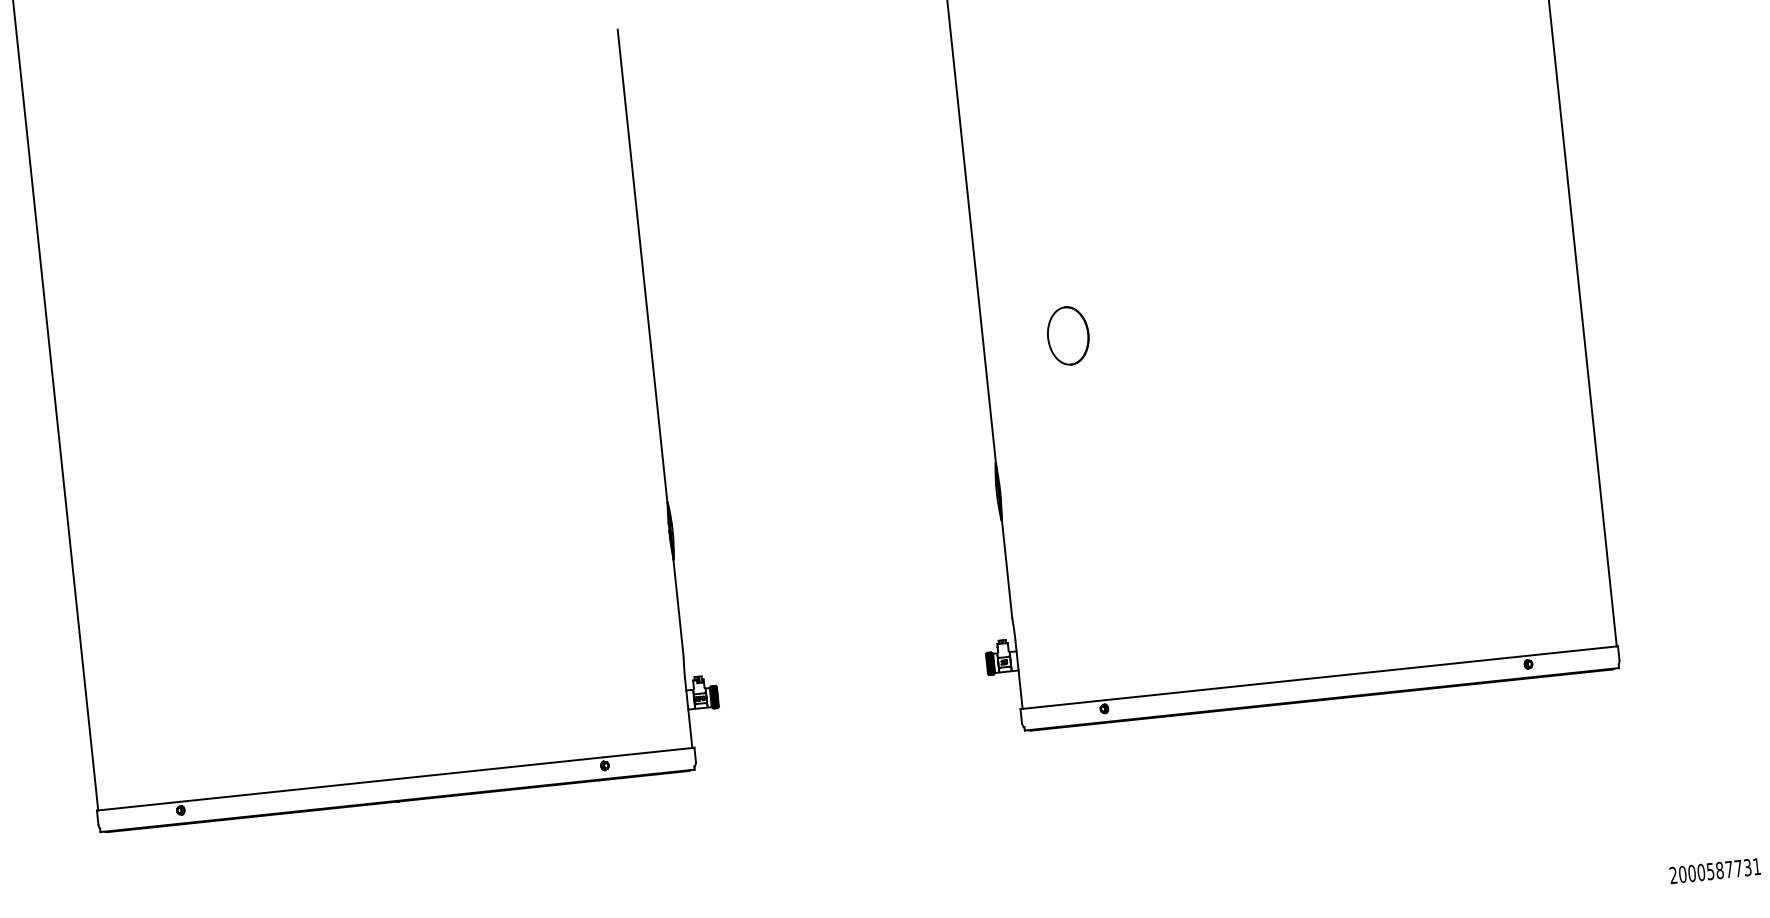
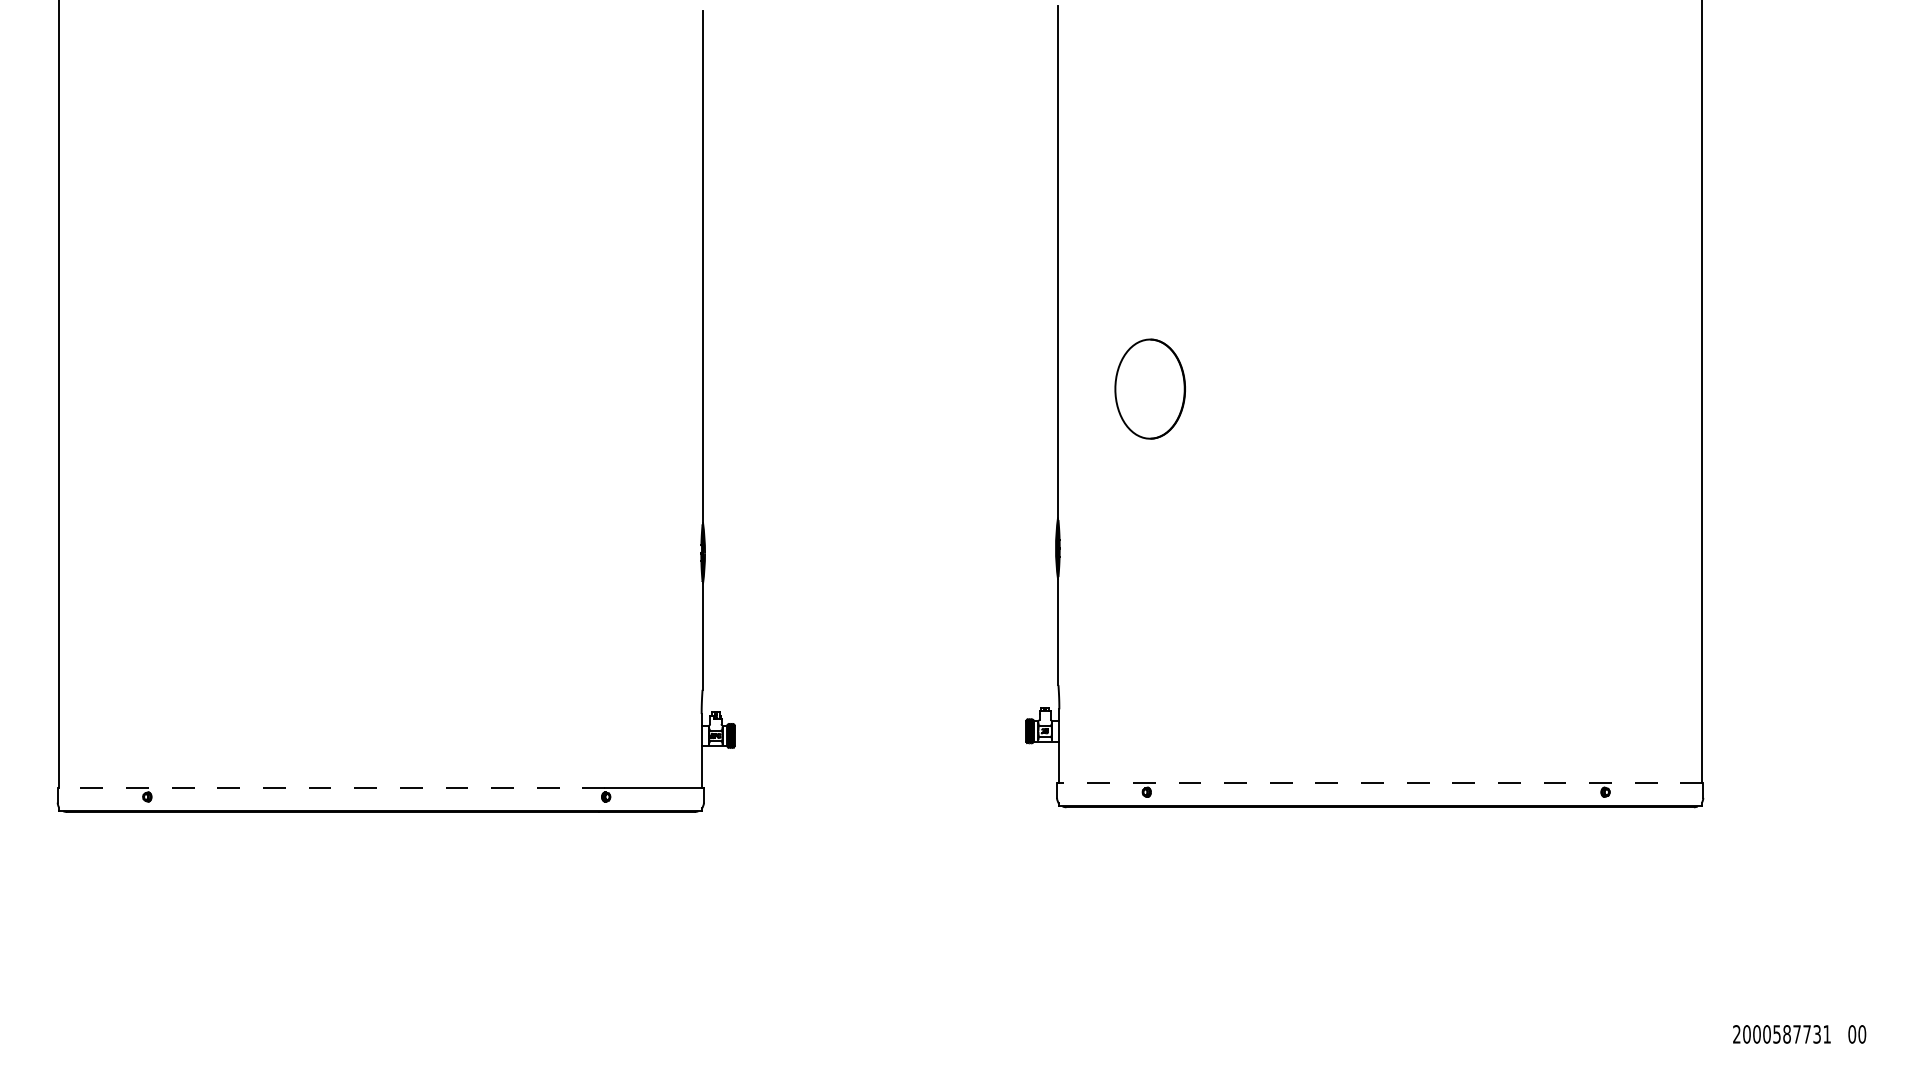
part: (1067, 336) -> (1149, 389), size x1.6
line: (1318, 678) -> (1379, 783), solid -> dashed
line: (350, 783) -> (331, 787), solid -> dashed

